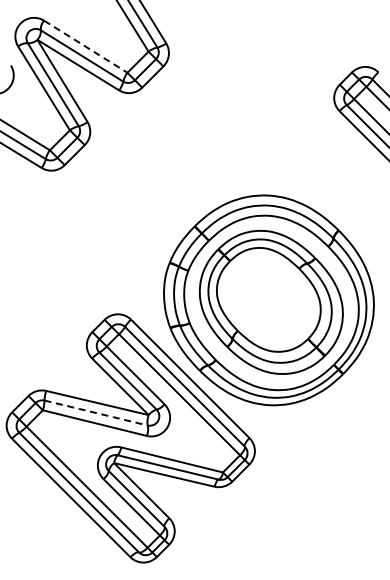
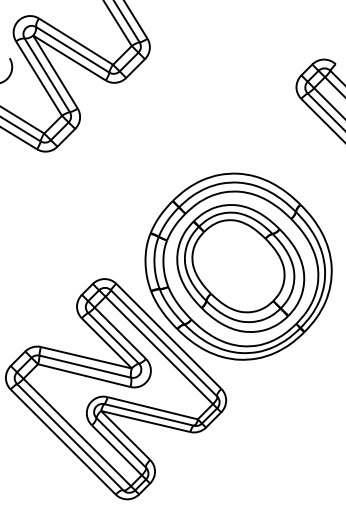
line: (86, 46) -> (76, 41), dashed -> solid
line: (96, 413) -> (85, 367), dashed -> solid

